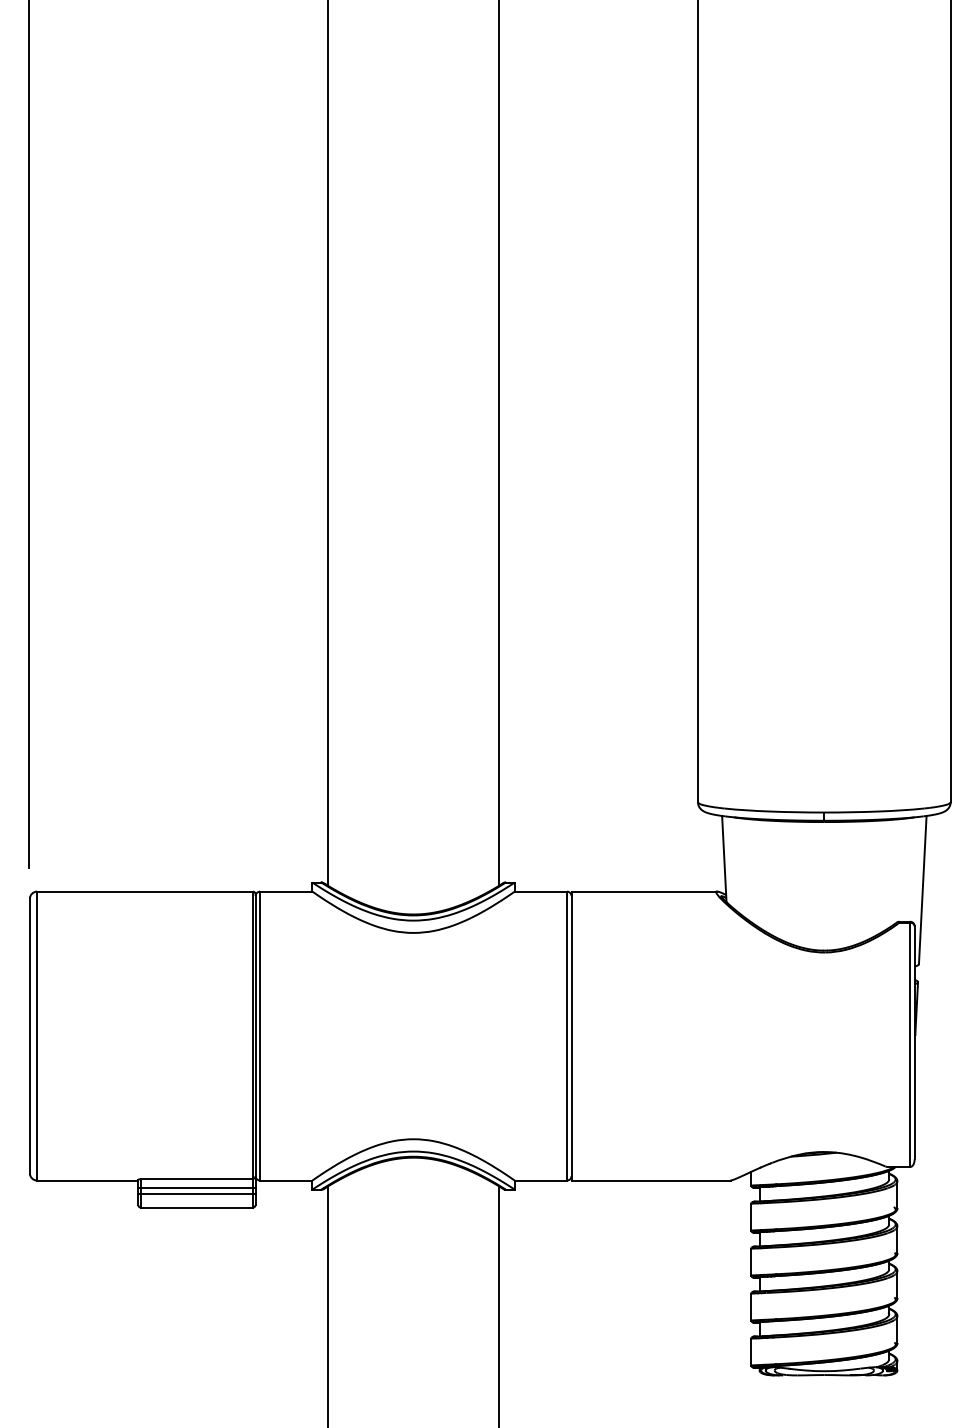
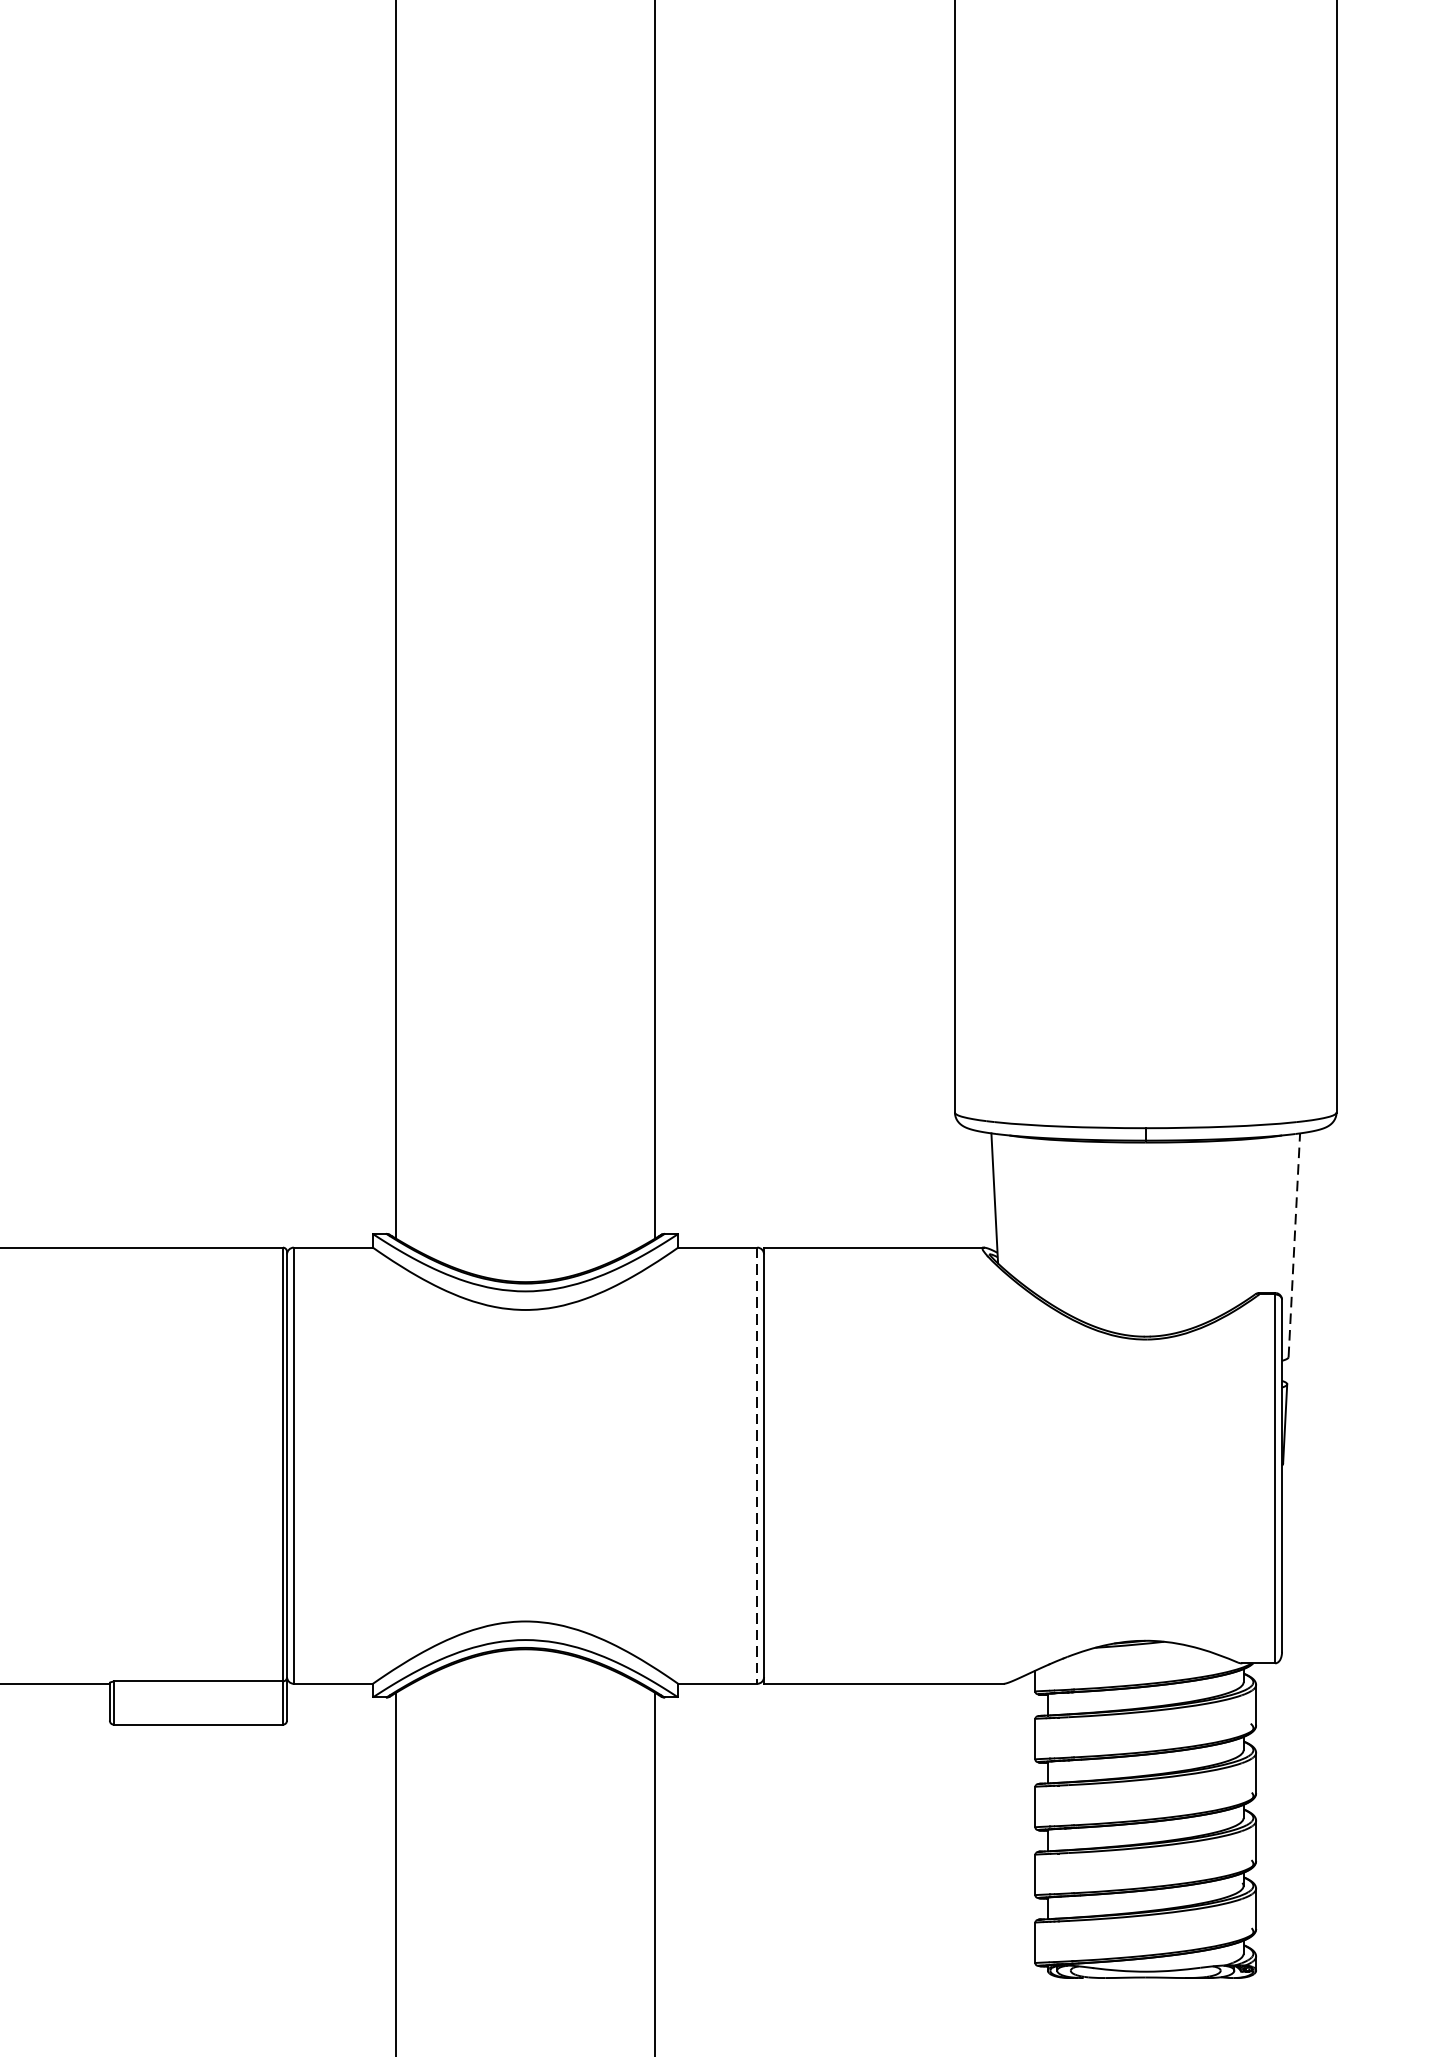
line: (922, 889) -> (1293, 1244), solid -> dashed
line: (567, 1036) -> (757, 1466), solid -> dashed
line: (196, 1187) -> (197, 1694), removed
line: (196, 1194) -> (197, 1704), removed

